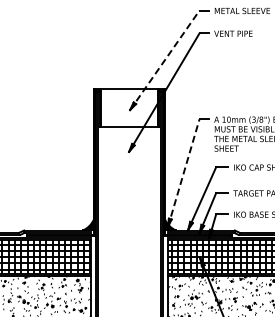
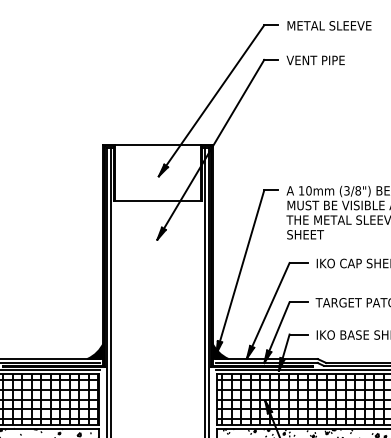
line: (164, 60) -> (211, 100), dashed -> solid
line: (183, 172) -> (239, 271), dashed -> solid

